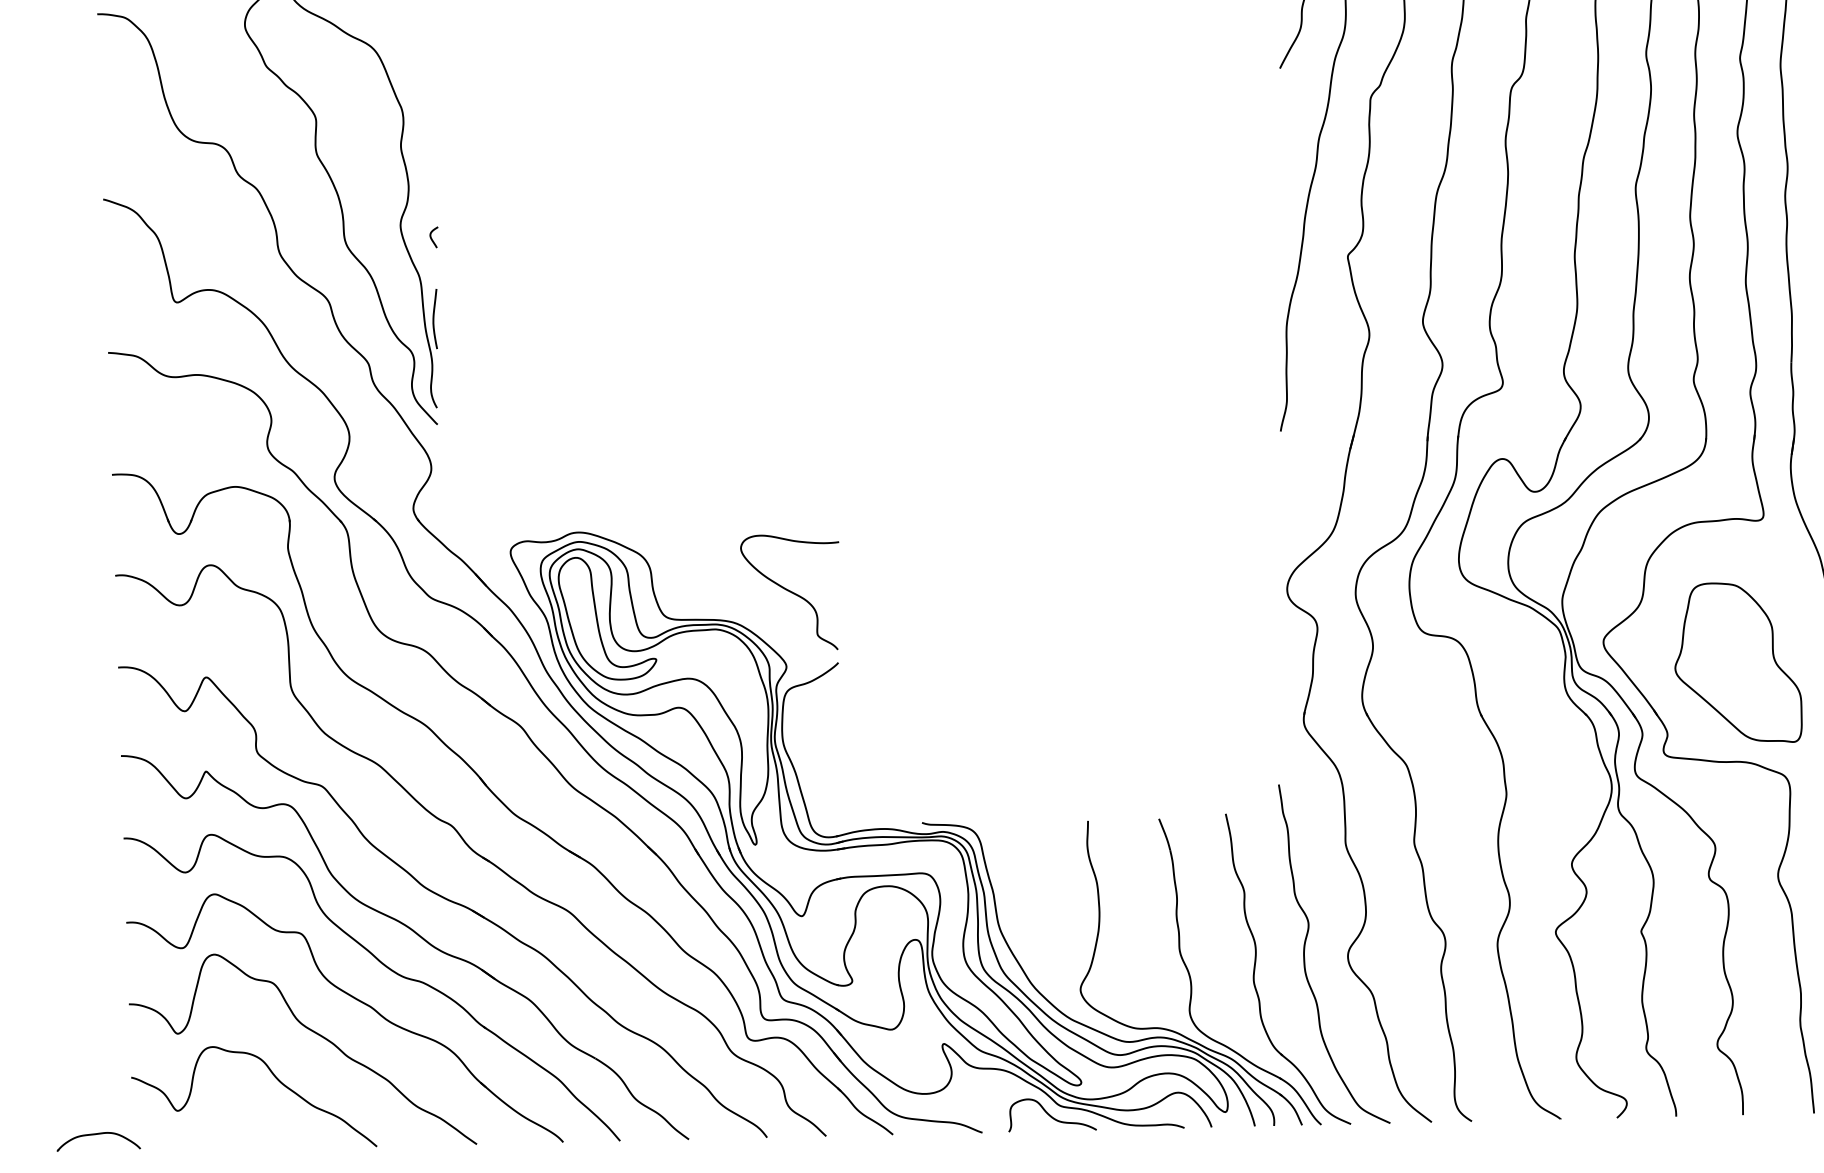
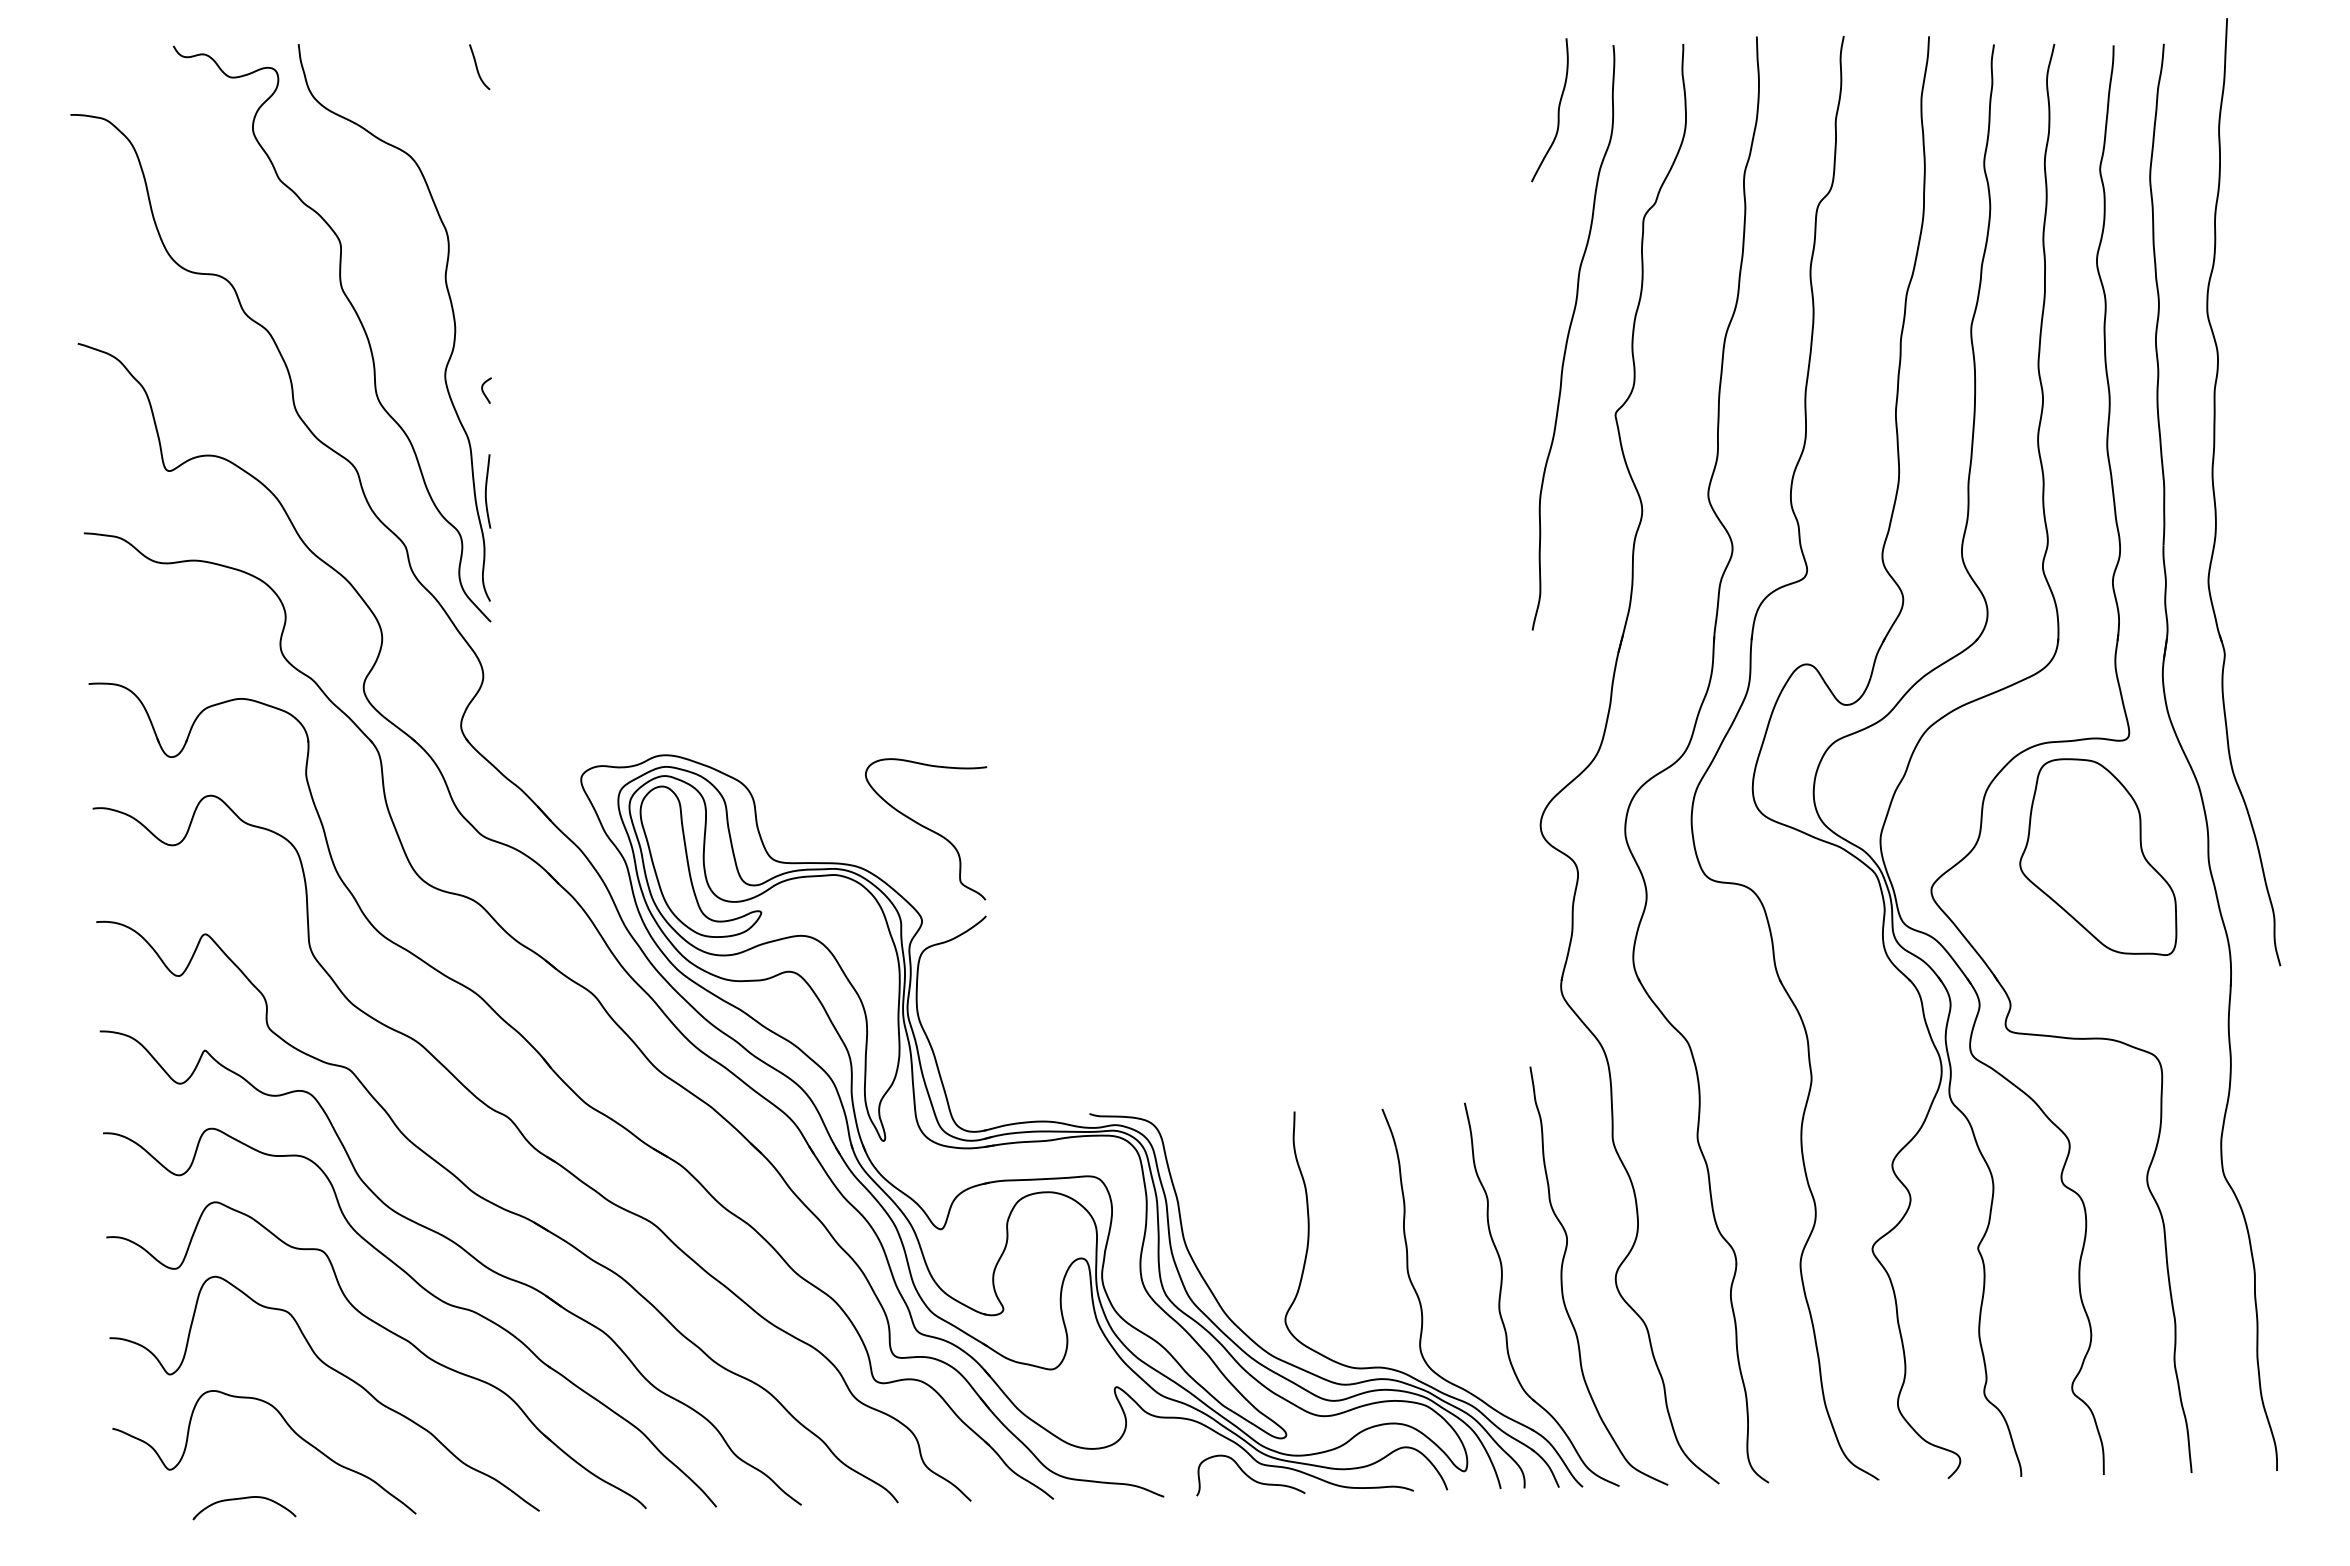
part: (1738, 662) -> (2098, 856), moved
part: (98, 1134) -> (243, 1499), moved

